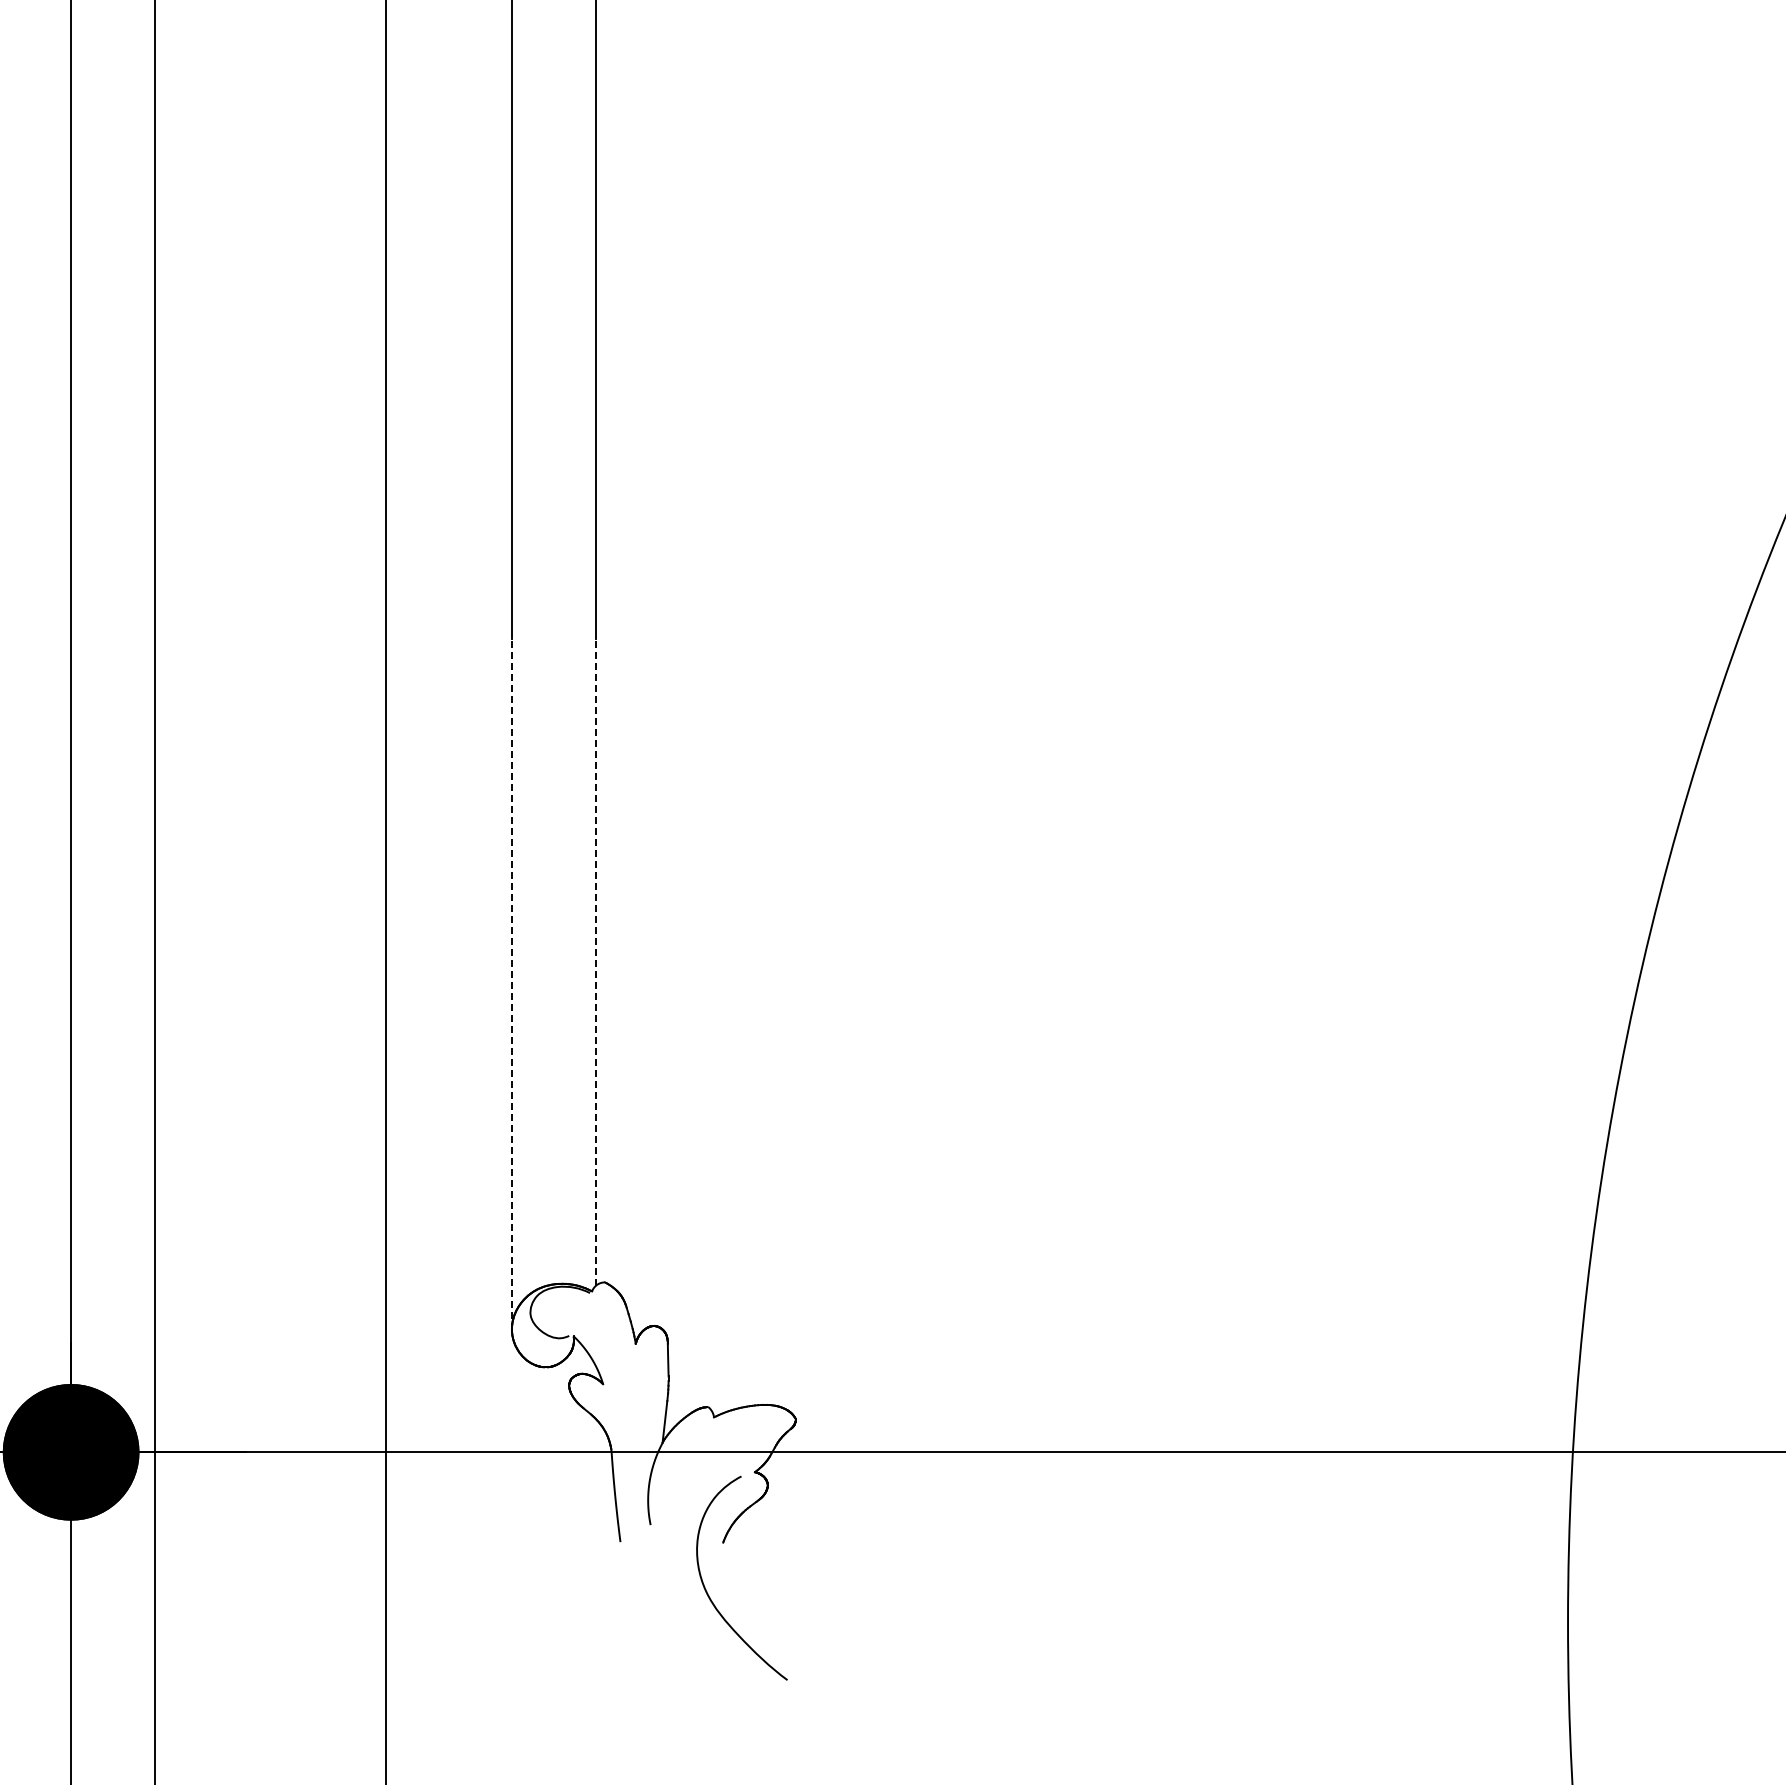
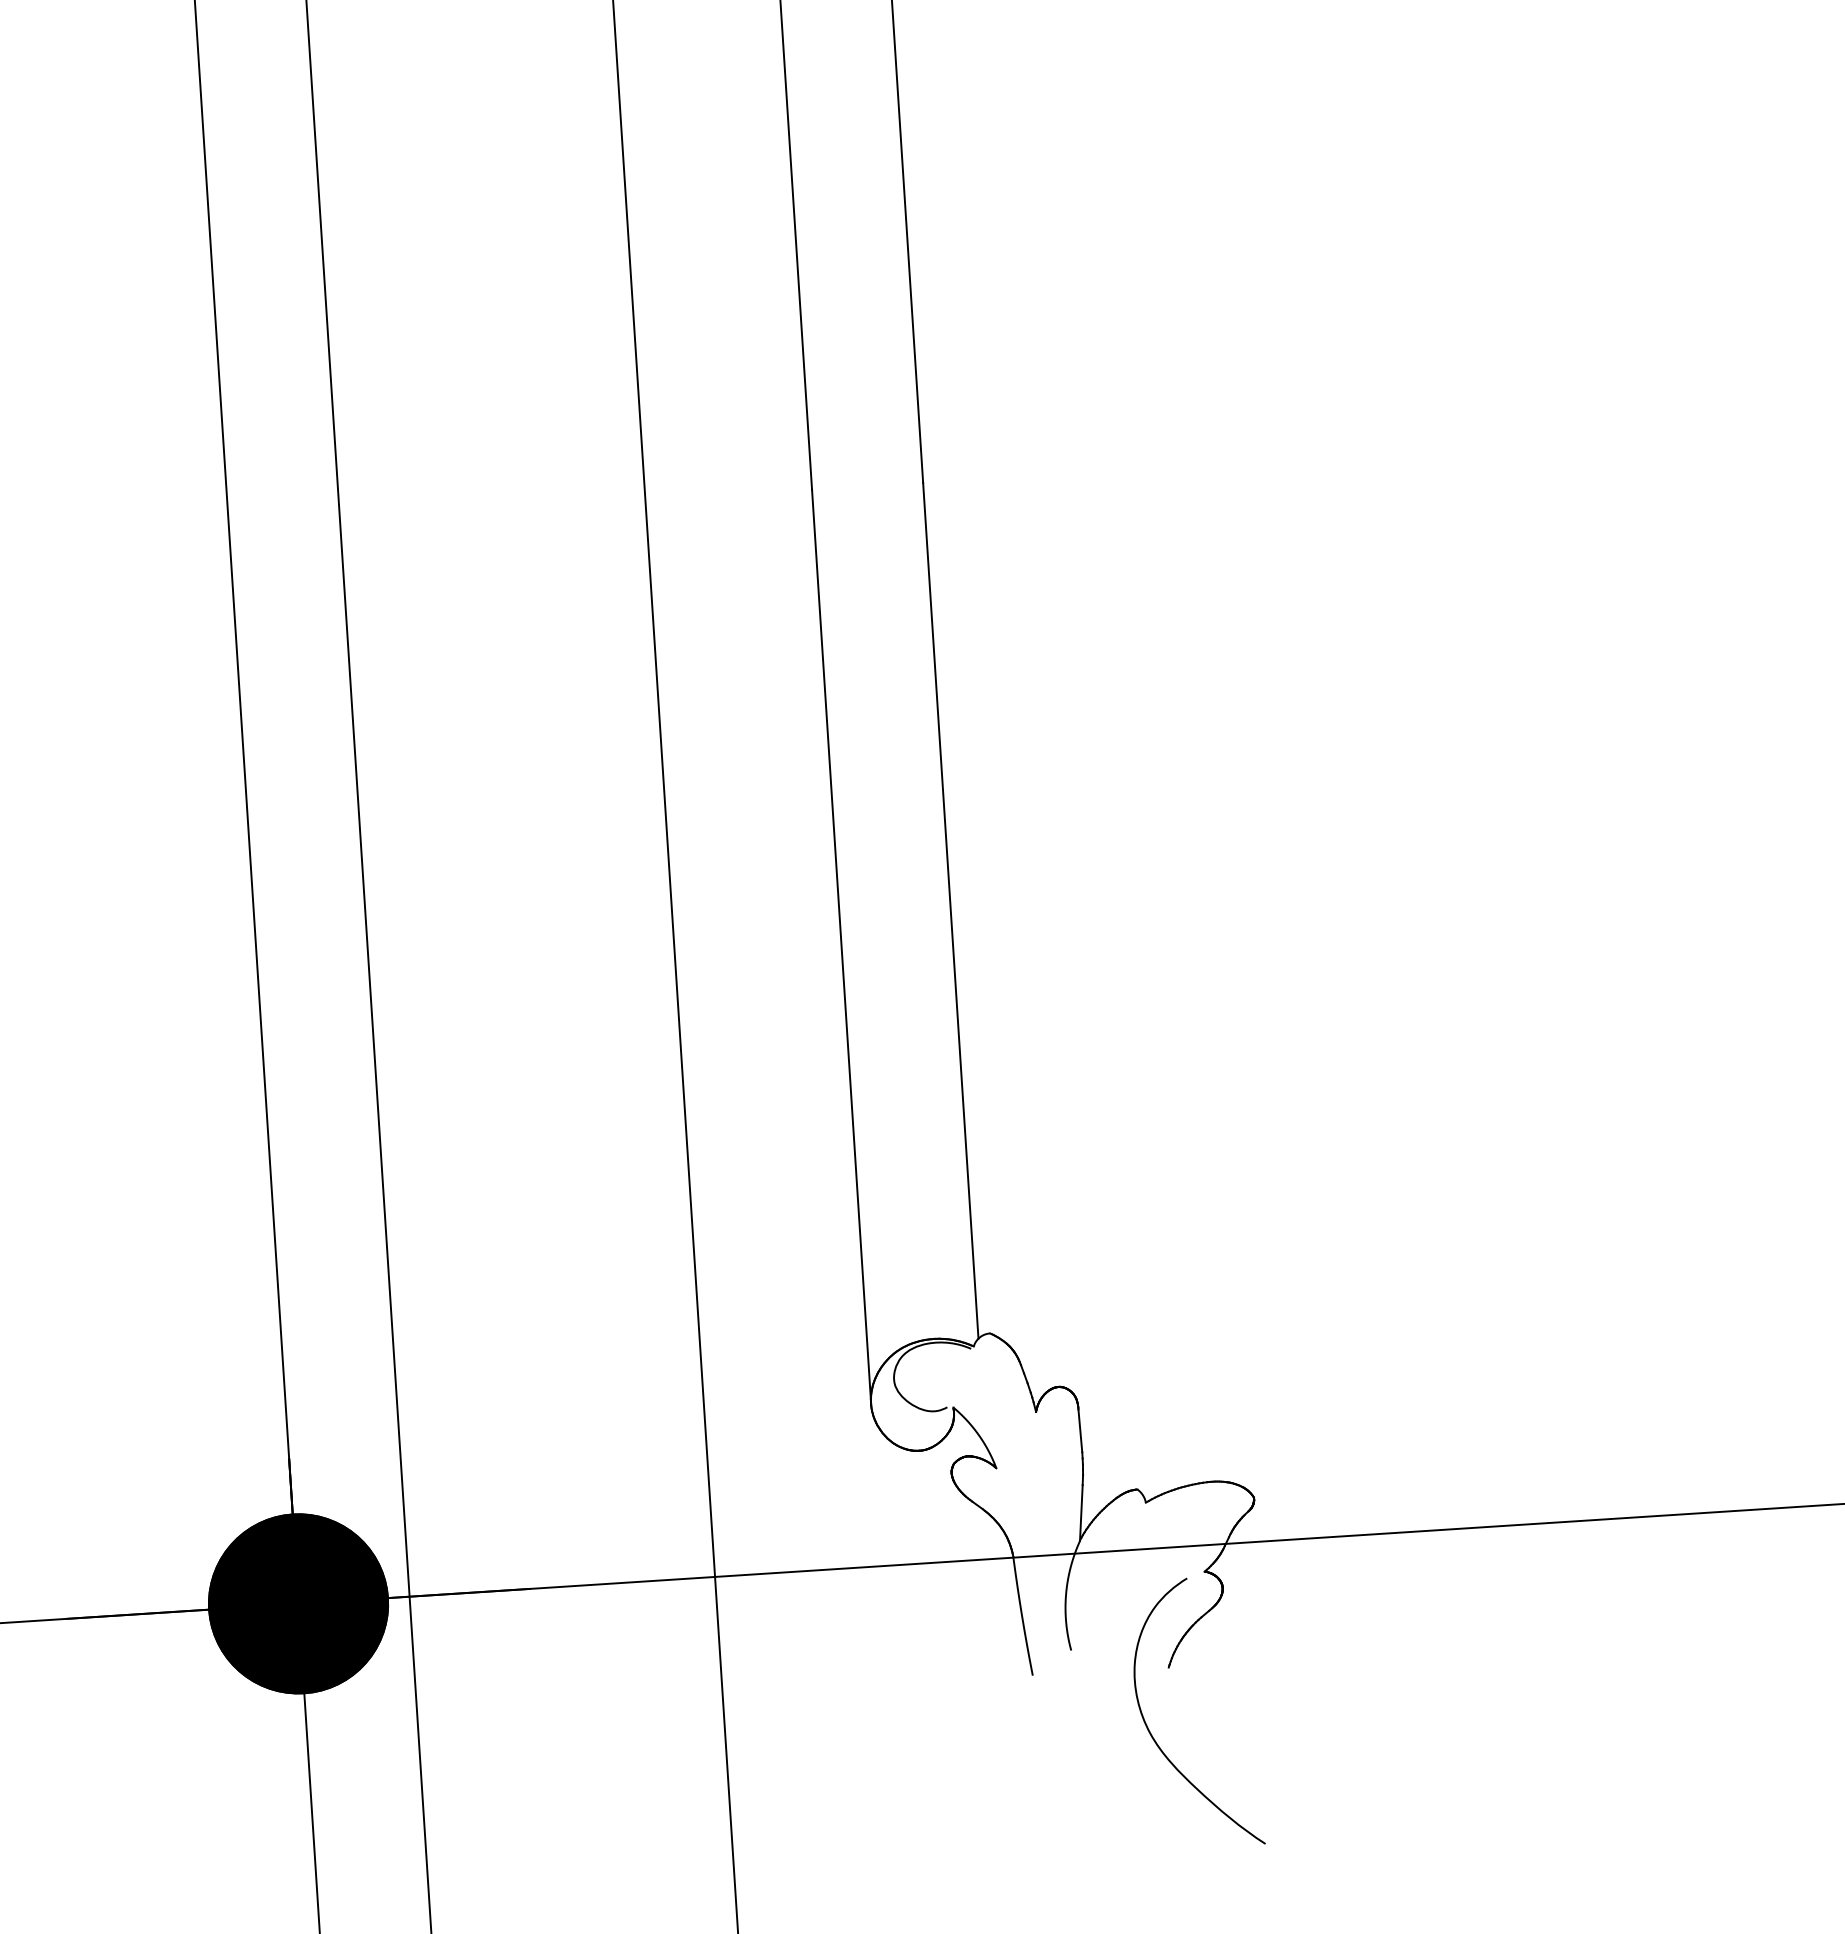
line: (595, 962) -> (950, 911), dashed -> solid
line: (512, 984) -> (842, 947), dashed -> solid

